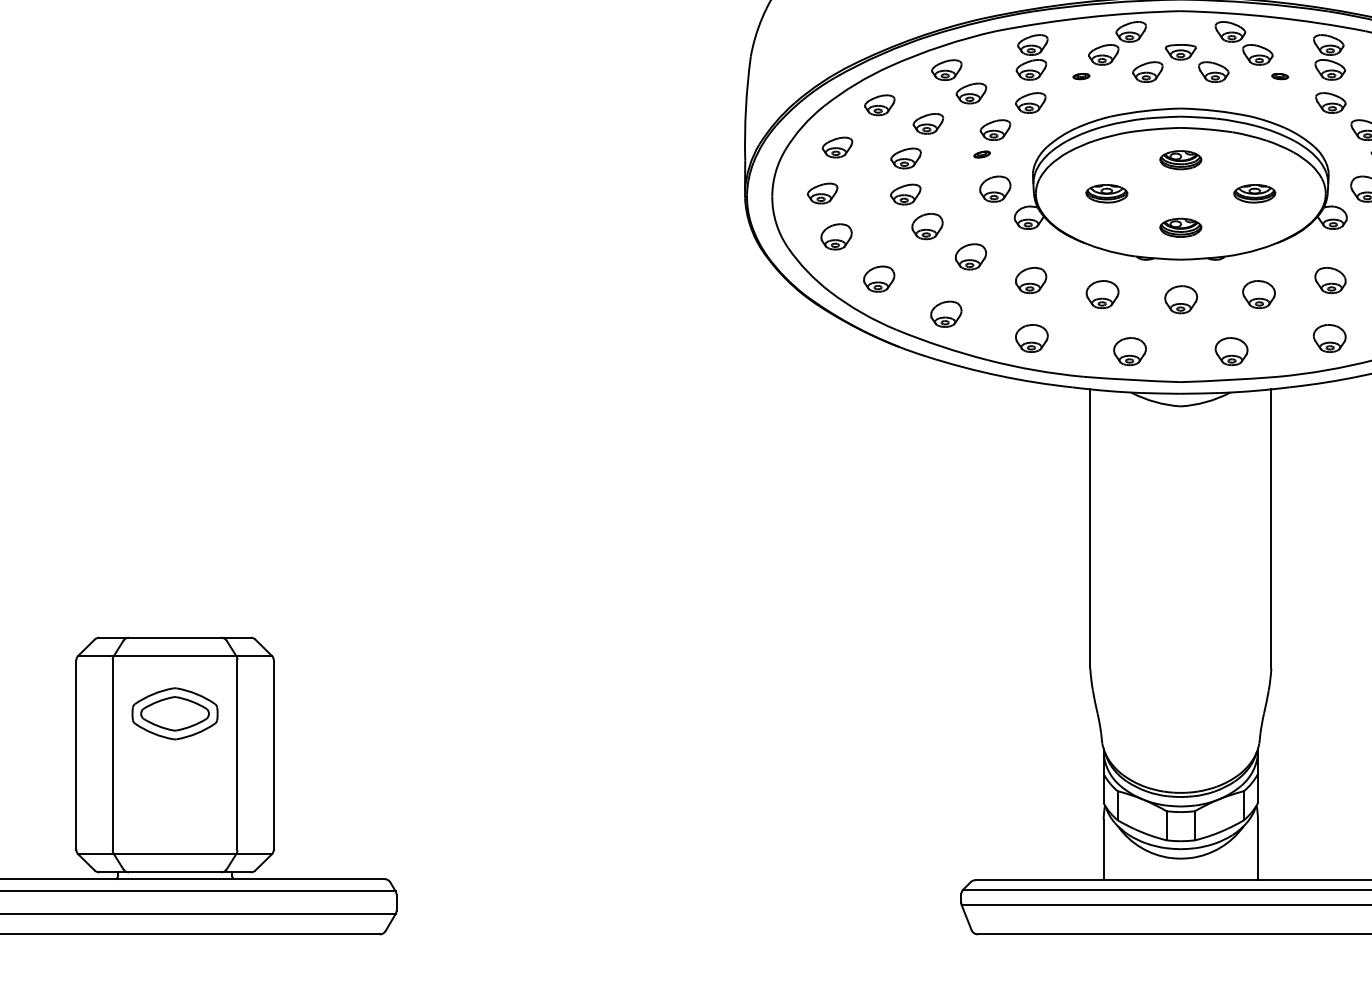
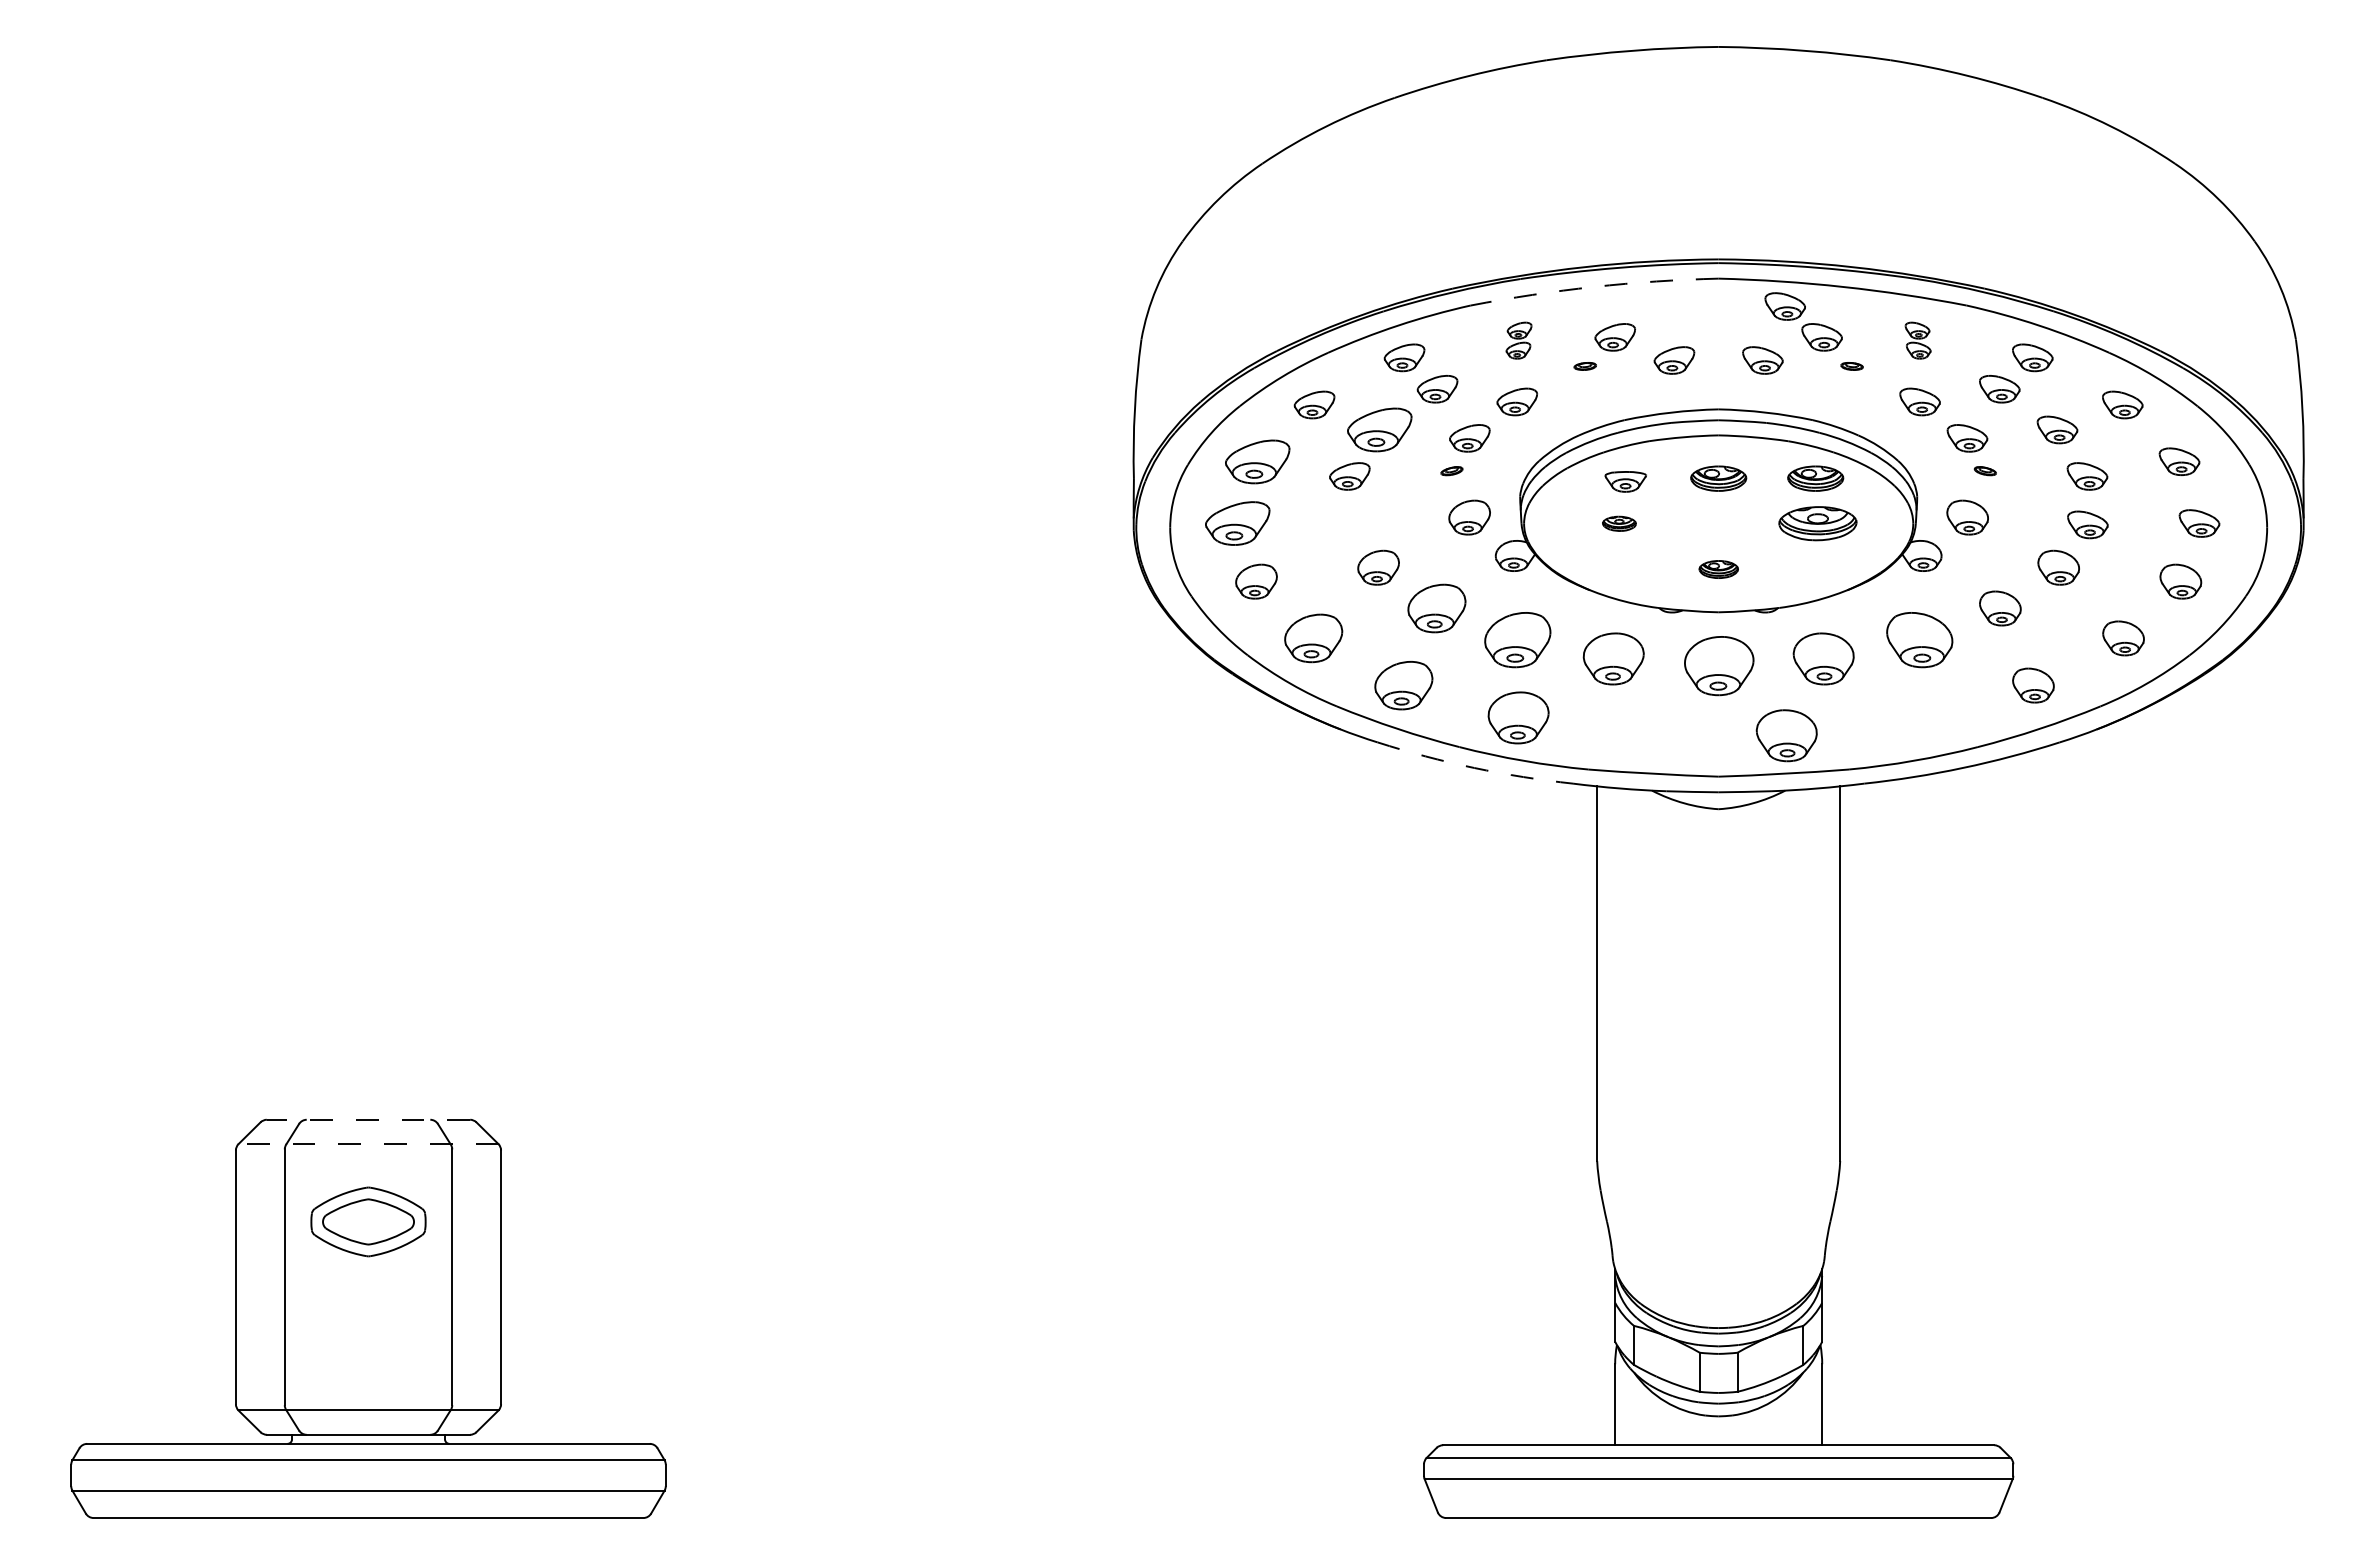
arc: (1088, 17) -> (1594, 286), solid -> dashed
part: (1130, 31) -> (1651, 306), removed
part: (1180, 52) -> (1625, 481), moved
part: (1031, 57) -> (1518, 340), size x0.6
part: (1328, 57) -> (1917, 340), size x0.6
part: (928, 123) -> (1379, 429), size x1.6
part: (837, 147) -> (1257, 461), size x1.6
part: (1252, 160) -> (1815, 478), added
part: (822, 193) -> (1237, 523), size x1.6
part: (1106, 193) -> (1619, 523), size x0.6
part: (1254, 193) -> (1817, 523), size x1.4
part: (905, 194) -> (1349, 524), removed
part: (1180, 227) -> (1718, 569), size x0.7
part: (970, 256) -> (1436, 608), size x1.4
part: (879, 279) -> (1313, 638), size x1.4
part: (1030, 280) -> (1517, 640), size x1.6
part: (1330, 280) -> (1919, 640), size x1.6
part: (1102, 294) -> (1613, 659), size x1.4
part: (1258, 294) -> (1823, 659), size x1.4
part: (1180, 299) -> (1718, 665), size x1.6
part: (946, 314) -> (1403, 685), size x1.4
part: (1031, 338) -> (1518, 718), size x1.4
part: (1329, 338) -> (1918, 718), removed
part: (1130, 351) -> (1650, 735), removed
part: (1231, 351) -> (1786, 735), size x1.4
arc: (998, 375) -> (1474, 767), solid -> dashed
line: (175, 637) -> (368, 1119), solid -> dashed
line: (175, 656) -> (368, 1144), solid -> dashed

